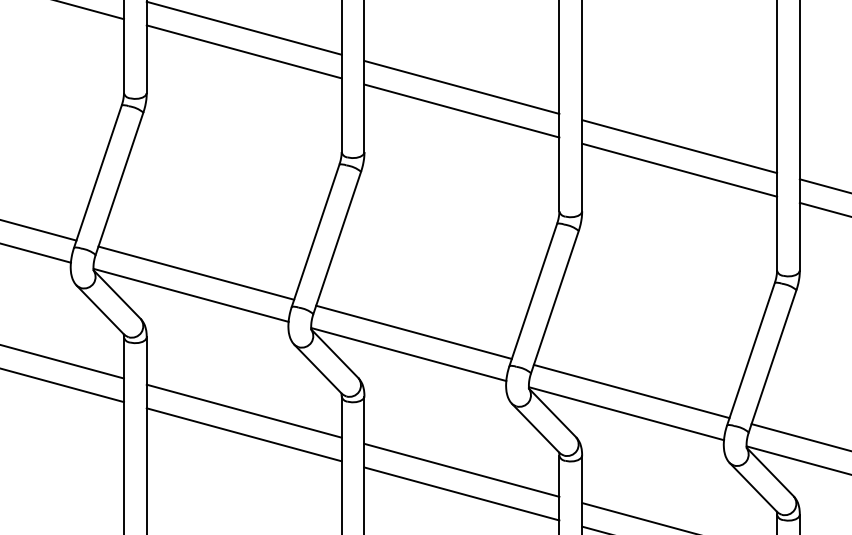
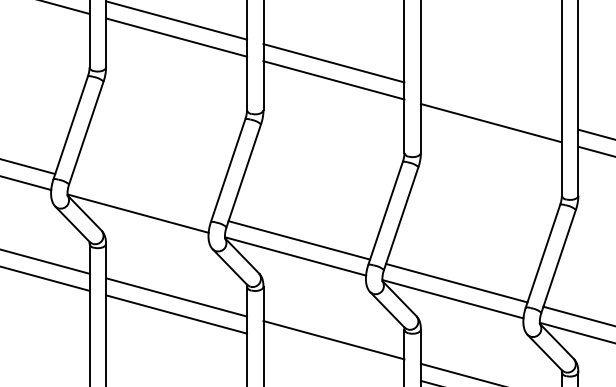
line: (678, 145) -> (490, 105), removed
line: (195, 273) -> (141, 197), removed
line: (461, 494) -> (333, 357), removed

